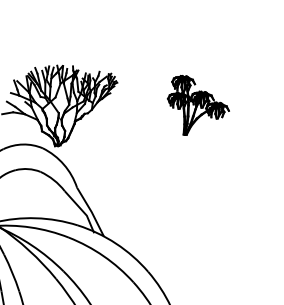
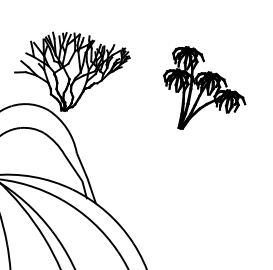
part: (198, 105) -> (204, 90), size x1.43

